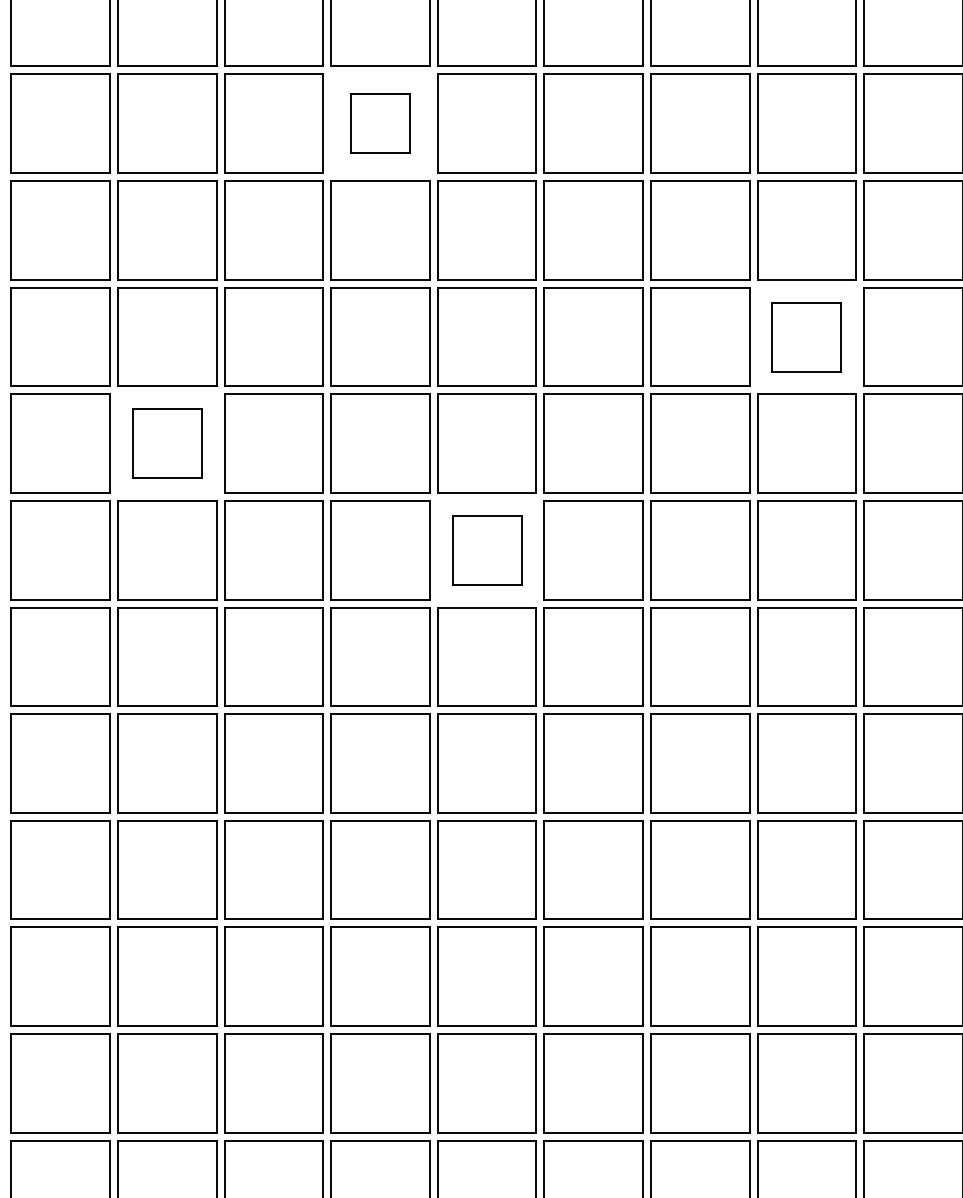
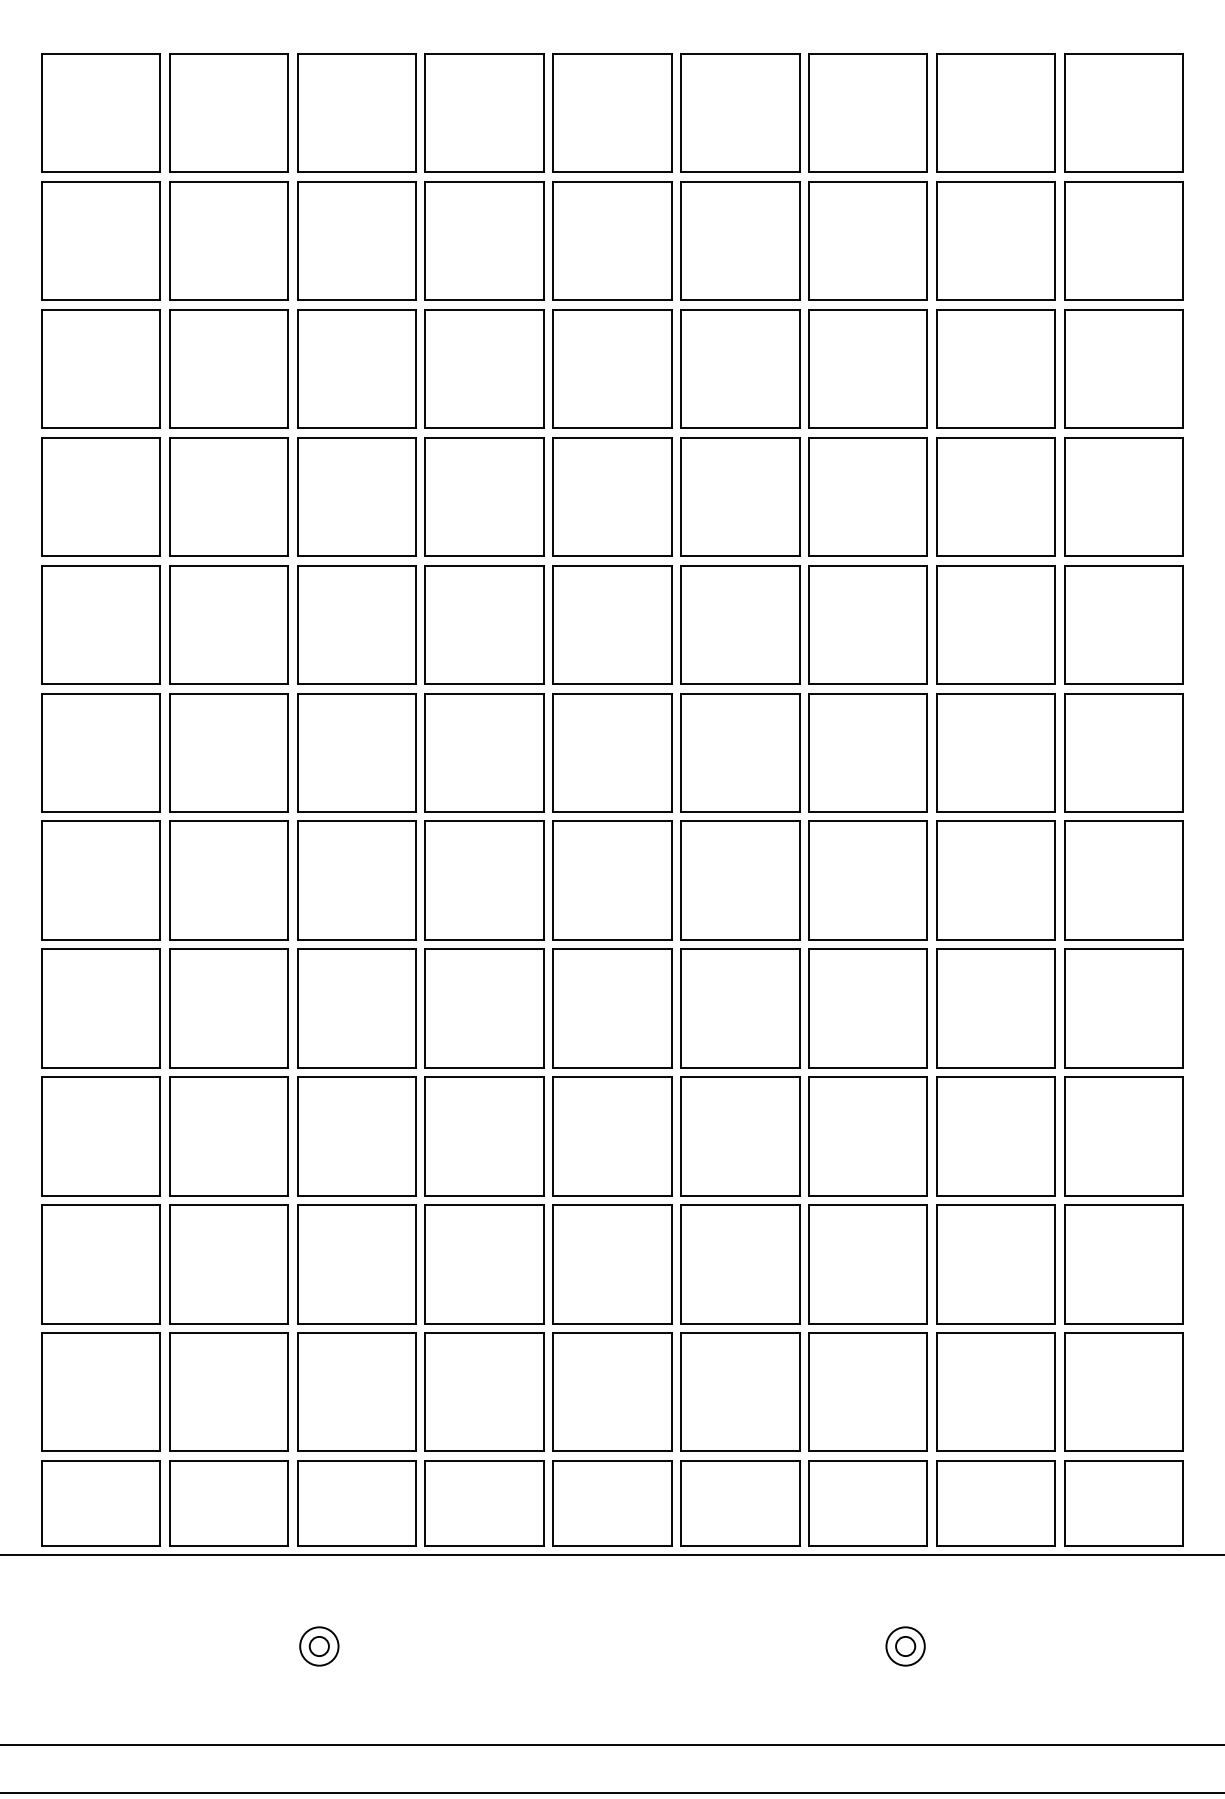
part: (380, 123) -> (484, 240), size x1.67
part: (806, 336) -> (995, 496), size x1.43
part: (167, 443) -> (228, 624), size x1.43
part: (487, 550) -> (612, 752), size x1.43

